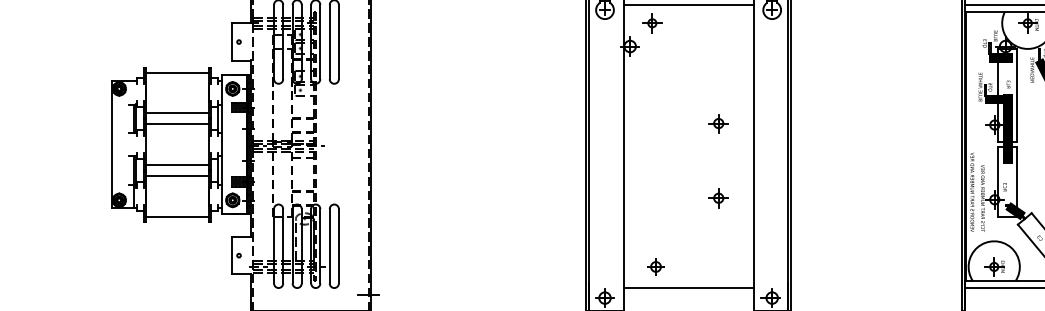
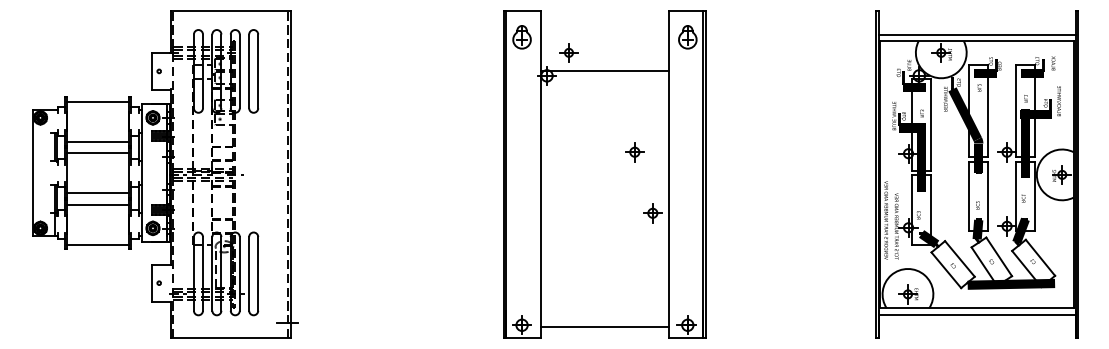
line: (688, 4) -> (604, 70), moved
part: (718, 198) -> (652, 213), moved
part: (655, 267) -> (572, 294), removed
line: (688, 288) -> (604, 327), moved

